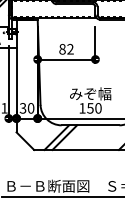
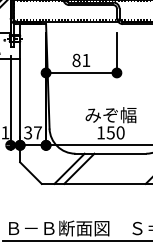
text: (70, 48) -> (86, 59), 82 -> 81
text: (30, 108) -> (37, 133), 30 -> 37

